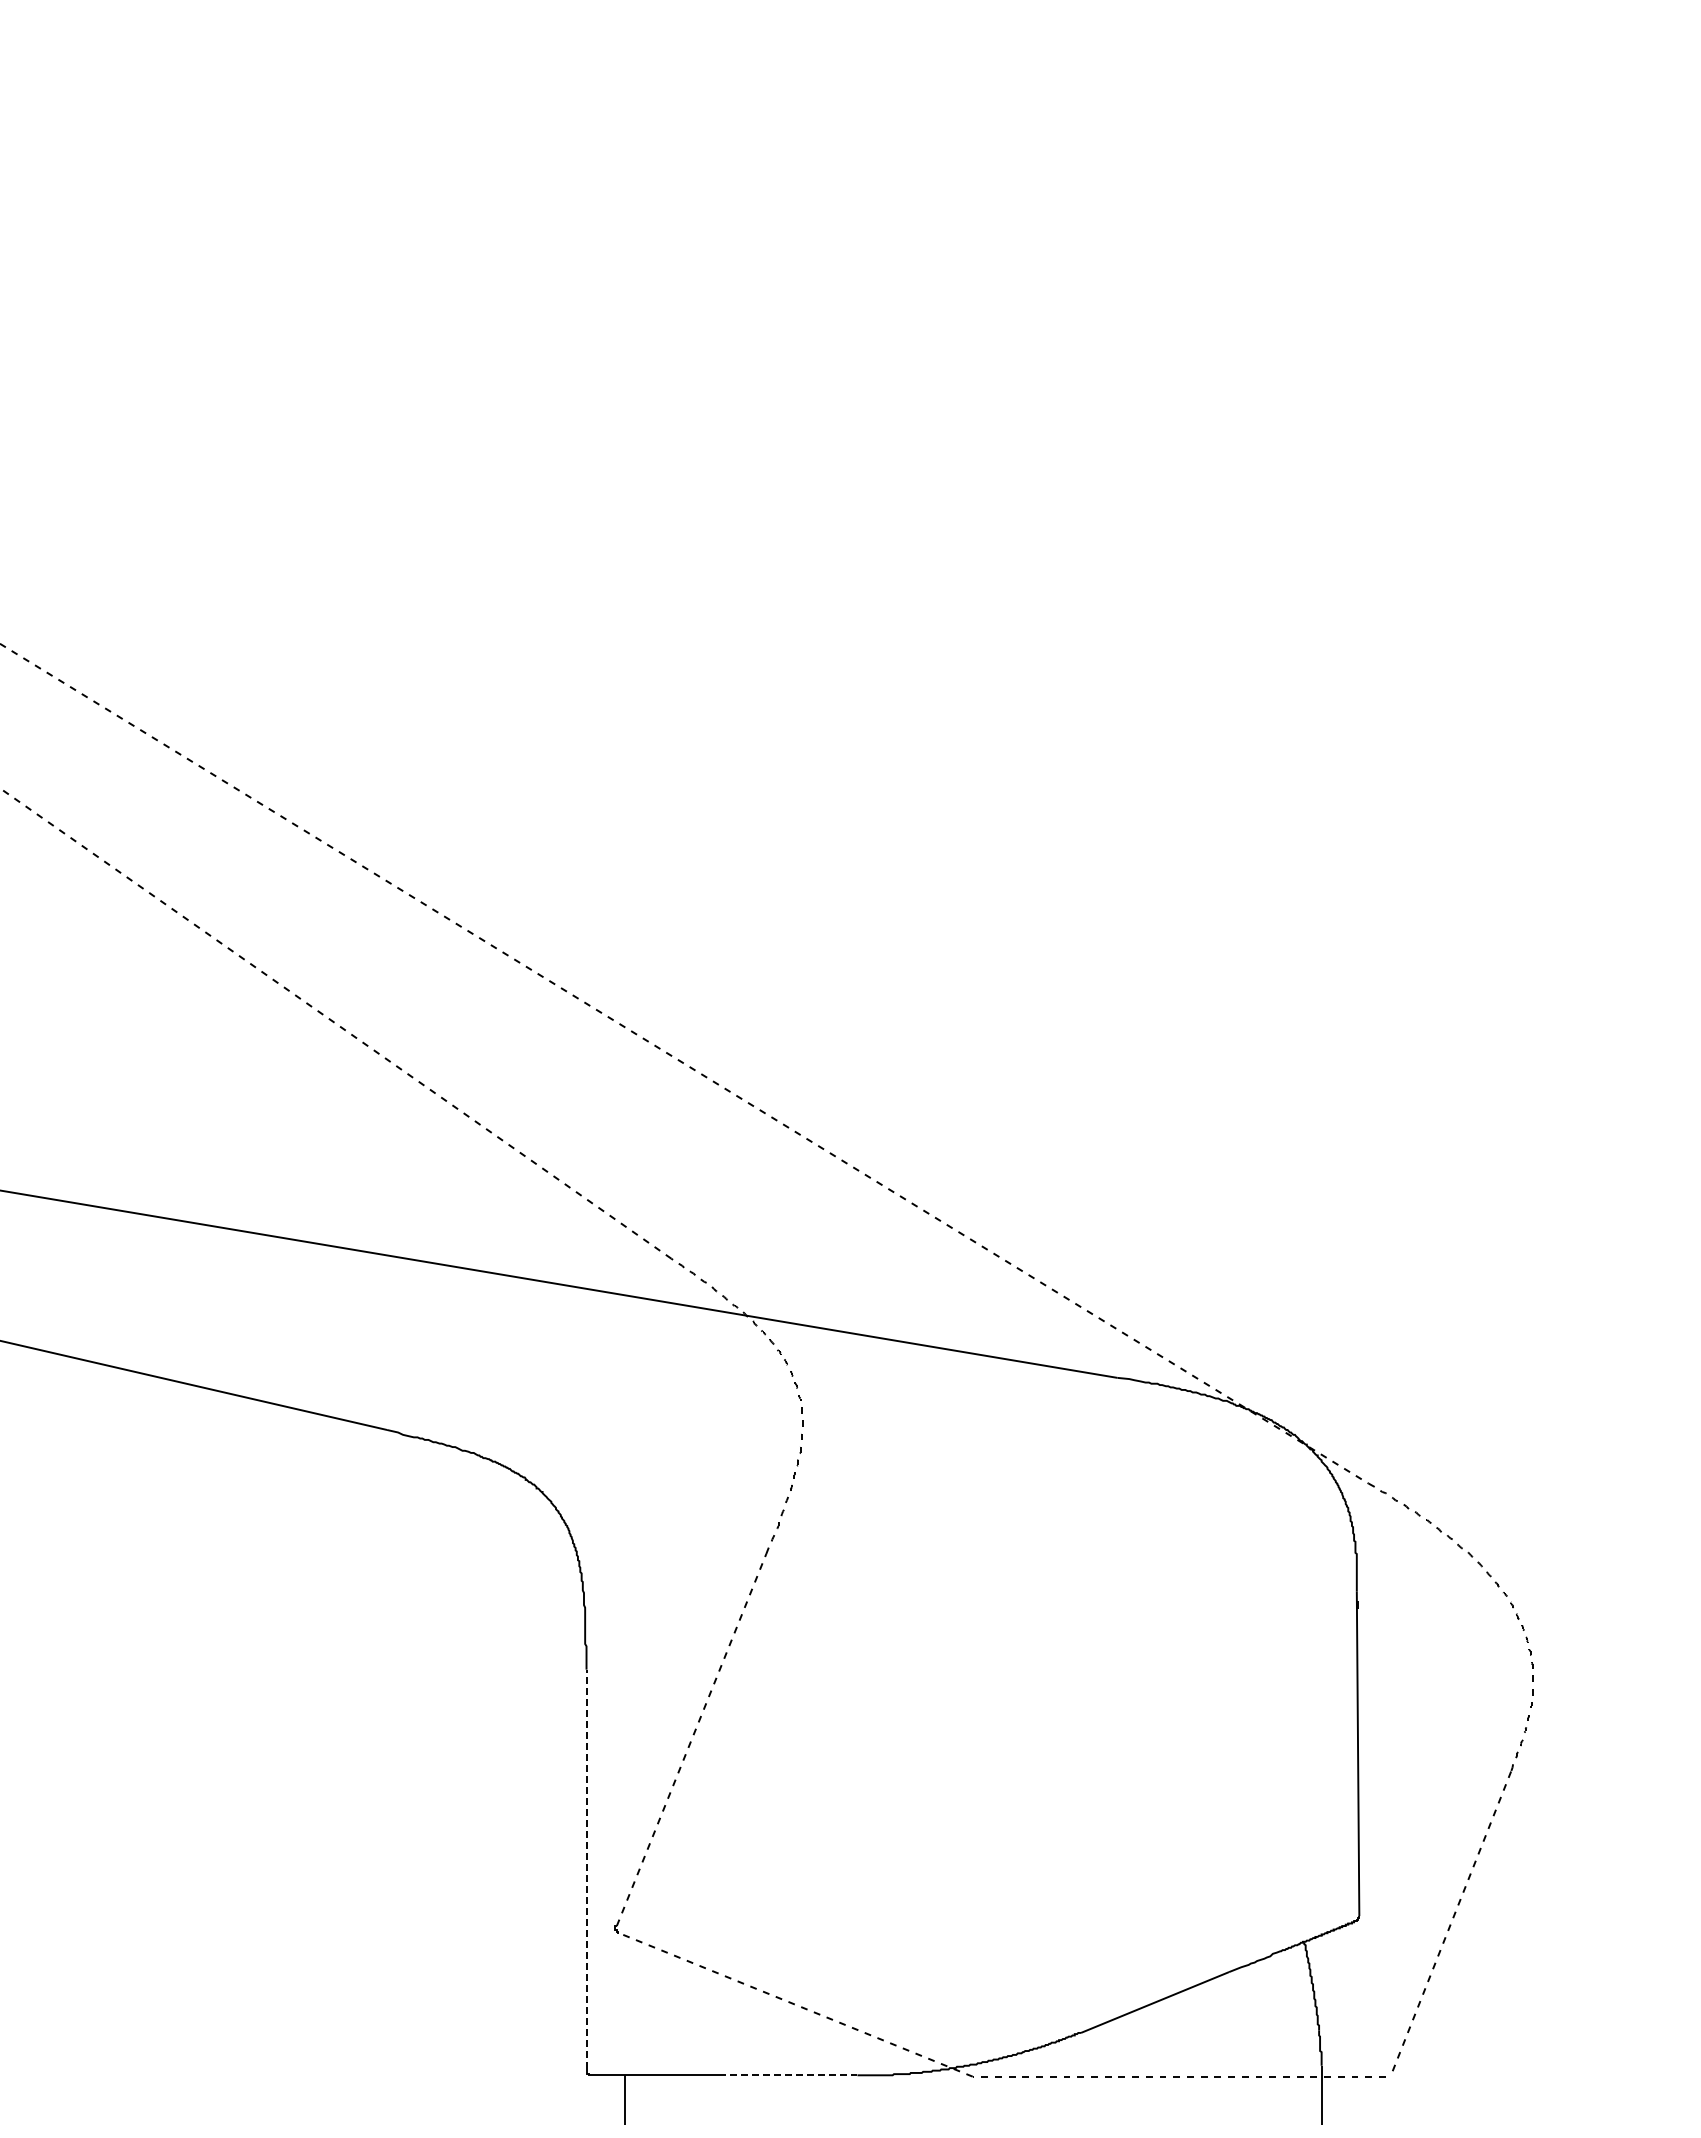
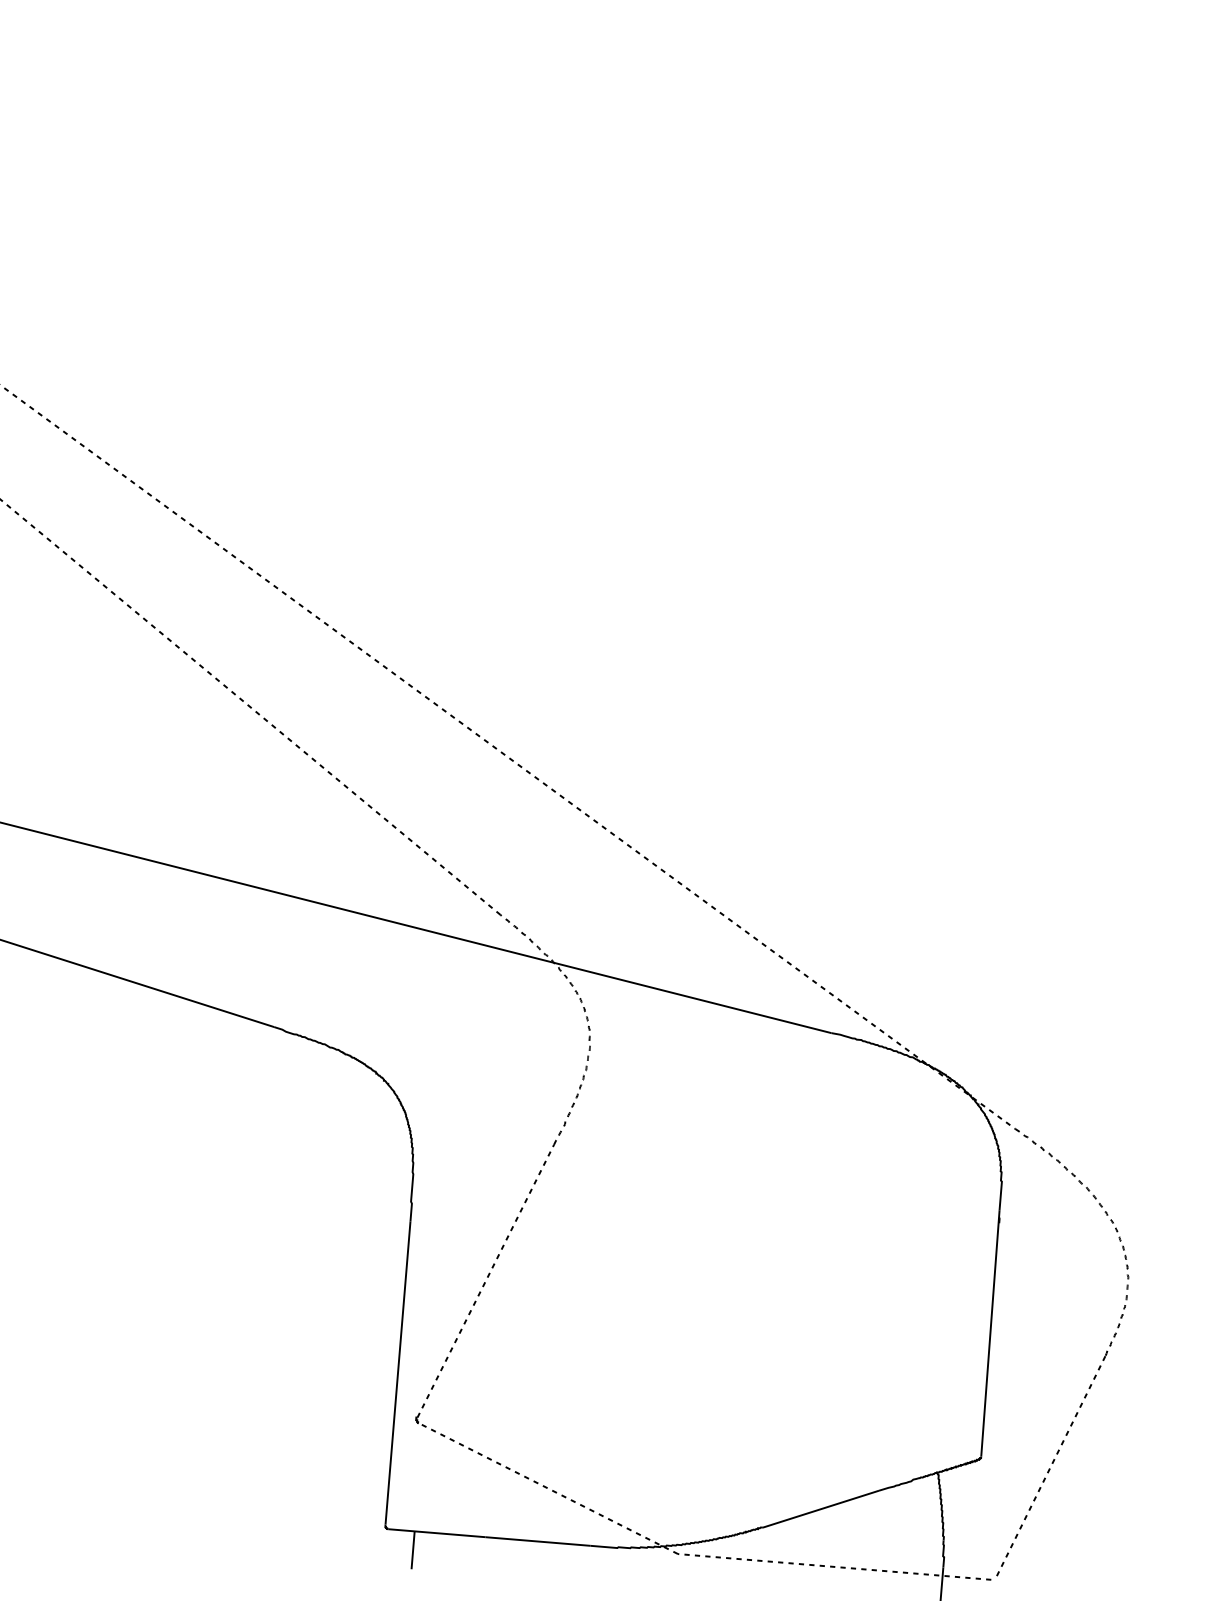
line: (586, 1869) -> (398, 1372), dashed -> solid
line: (788, 2075) -> (538, 1541), dashed -> solid

